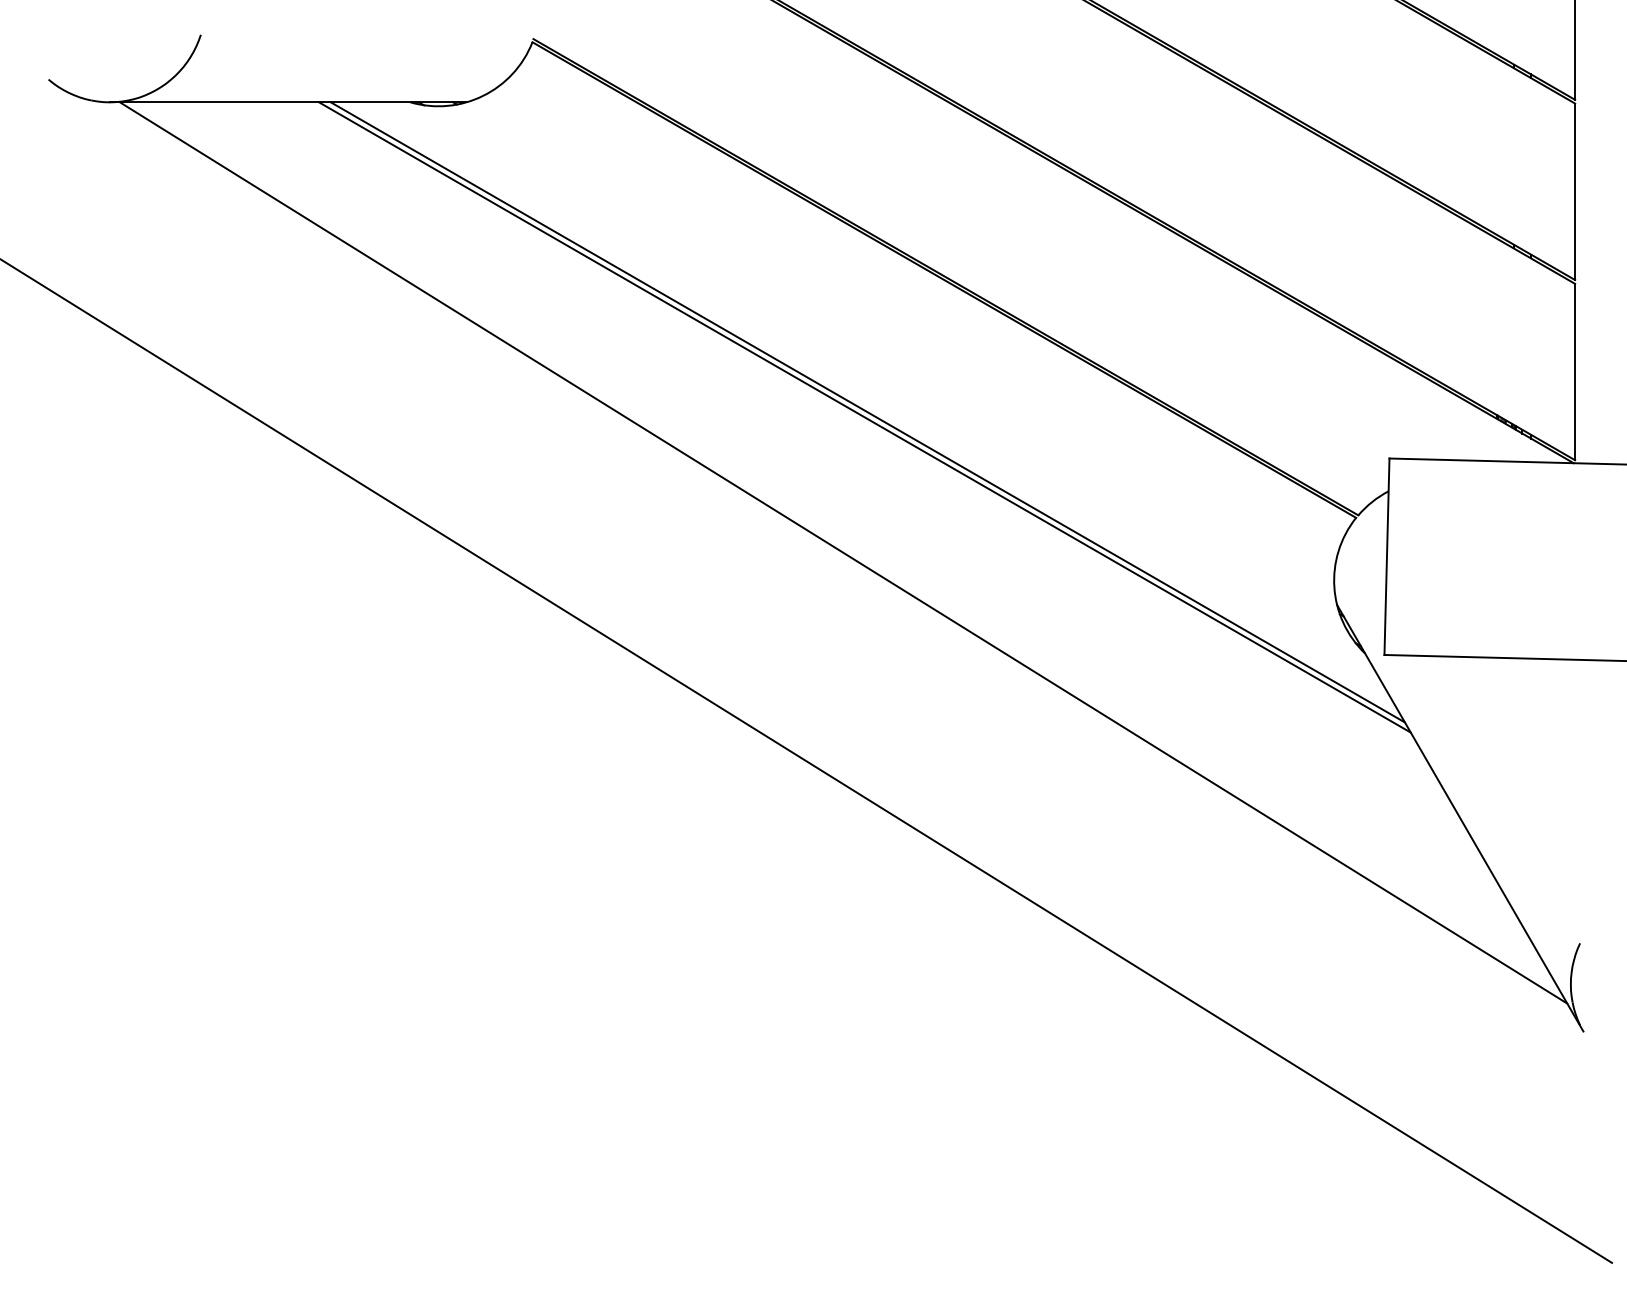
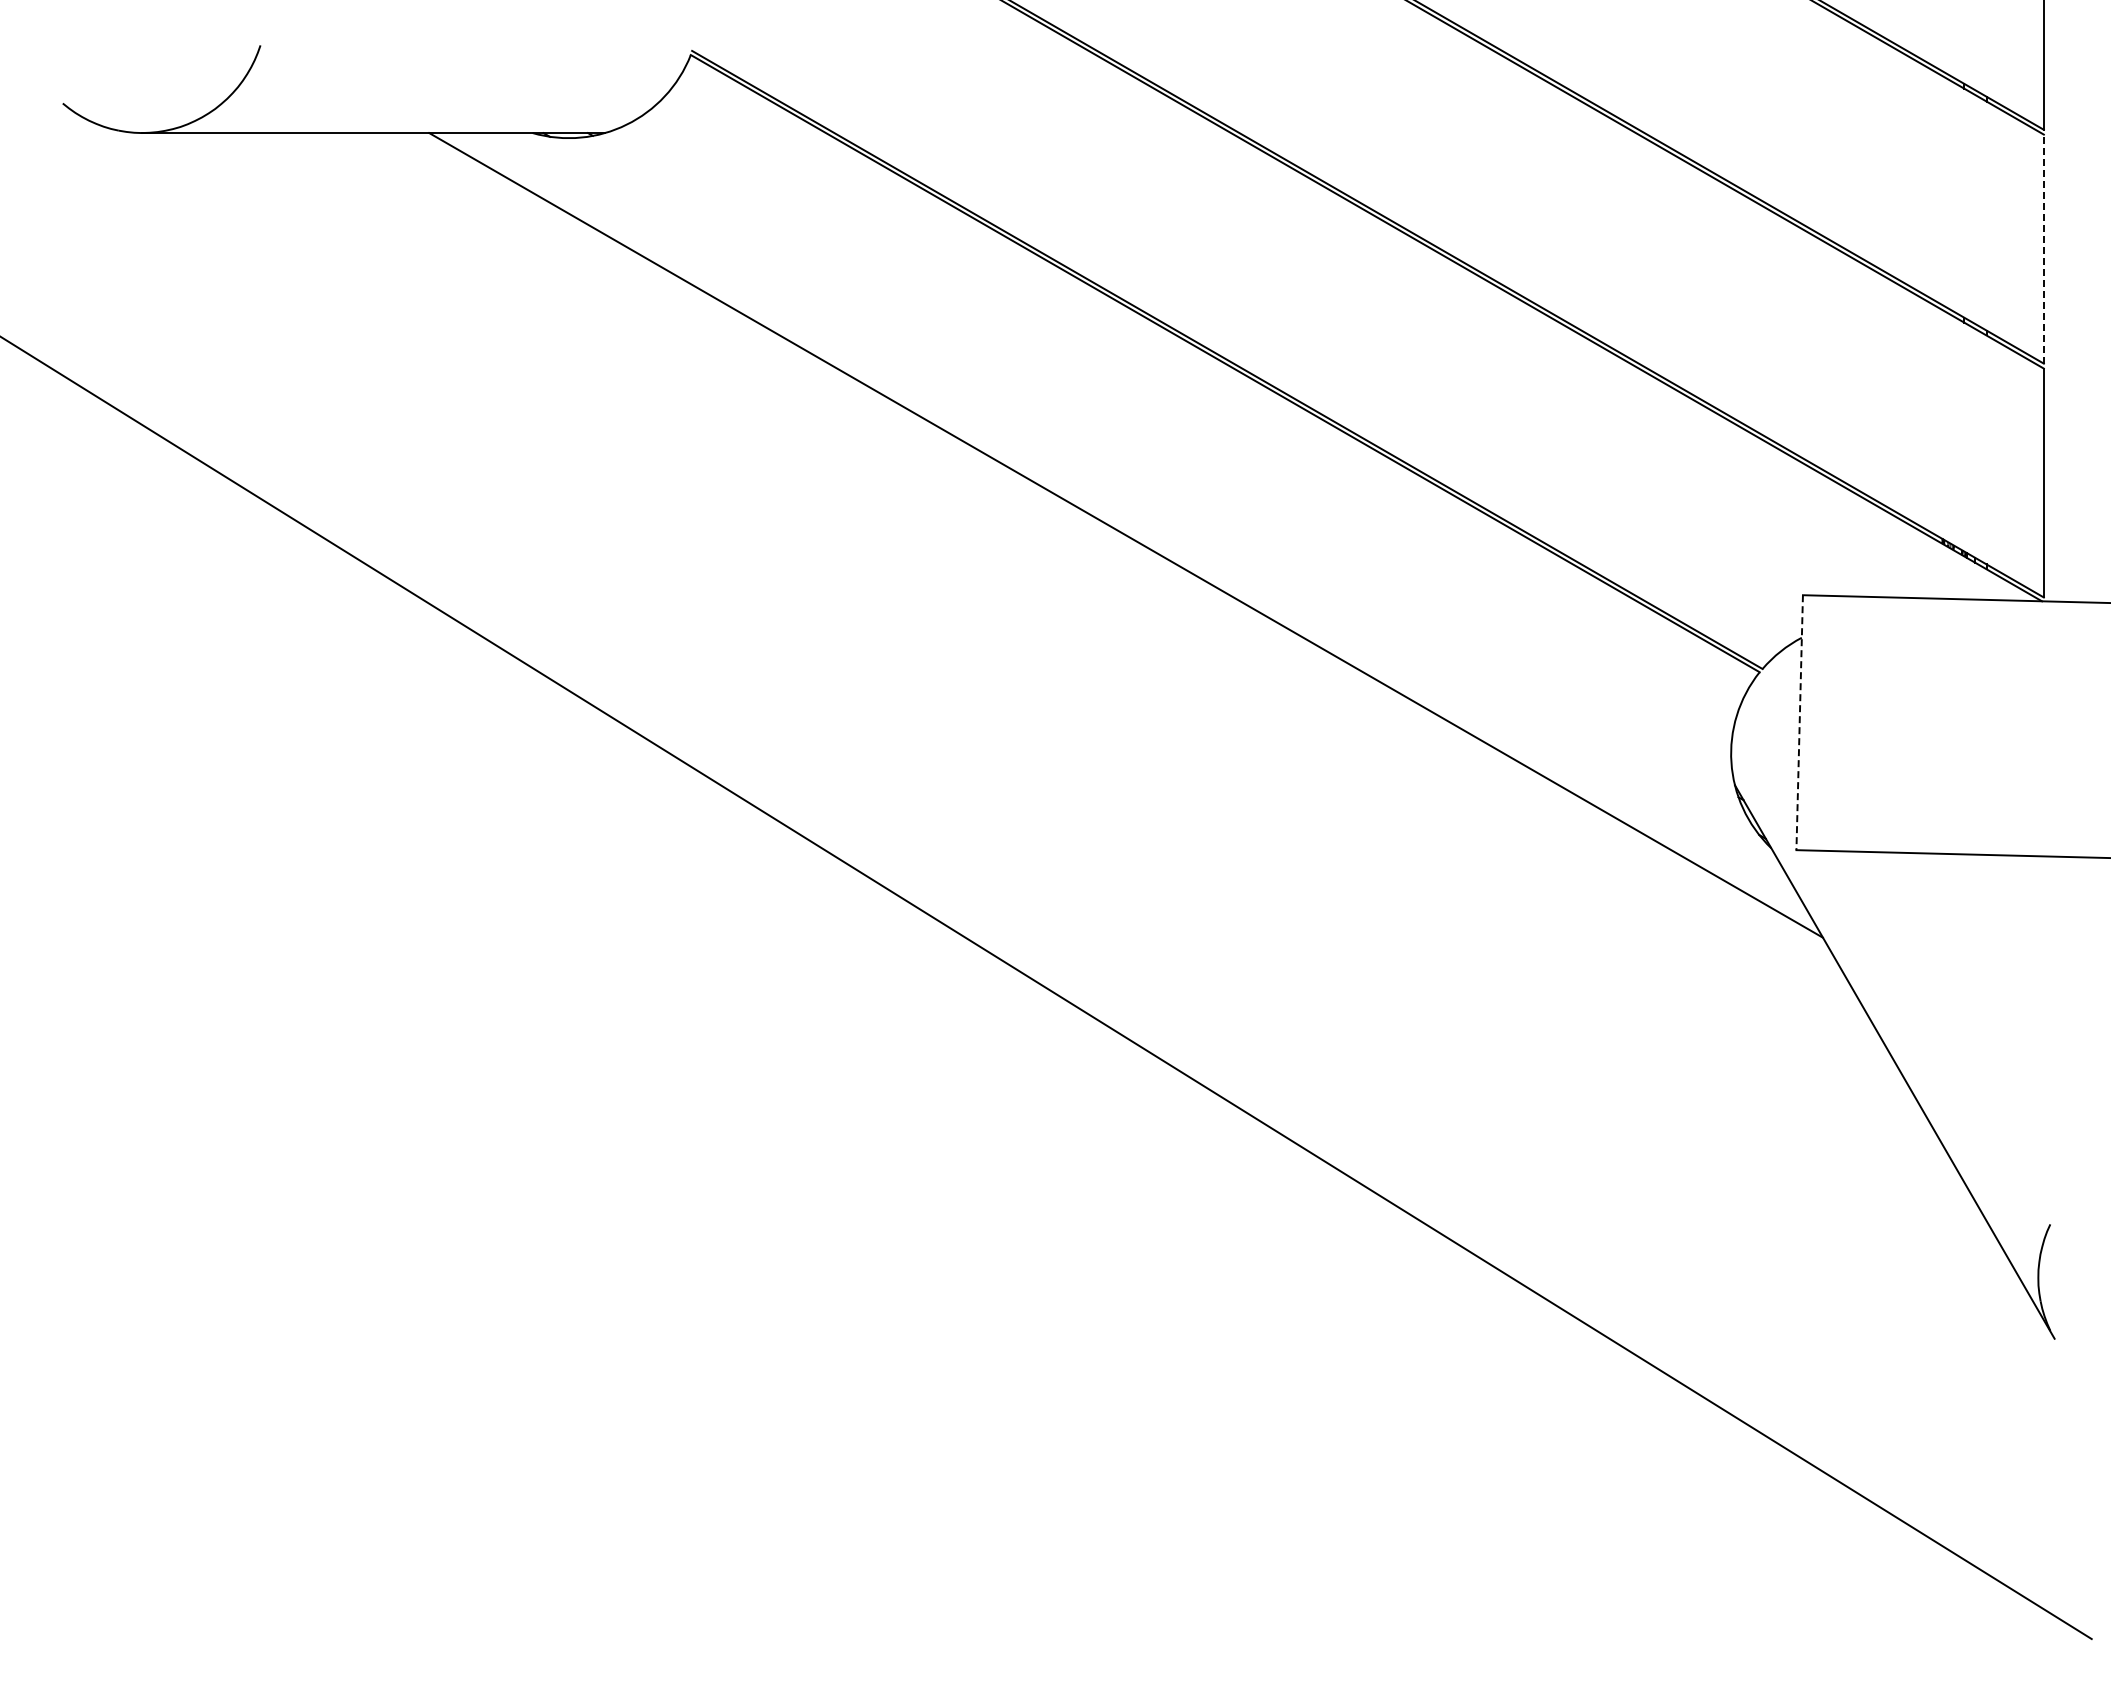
line: (1574, 192) -> (2043, 249), solid -> dashed
line: (864, 417) -> (1121, 541), removed
line: (843, 552) -> (1094, 717), removed
line: (1386, 556) -> (1799, 722), solid -> dashed

